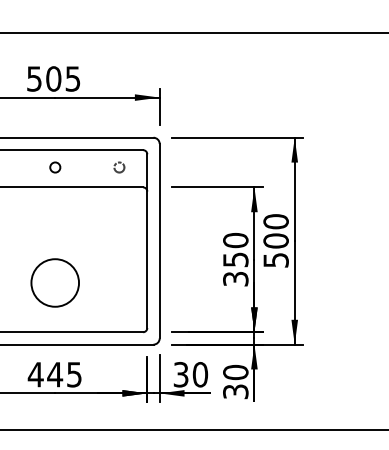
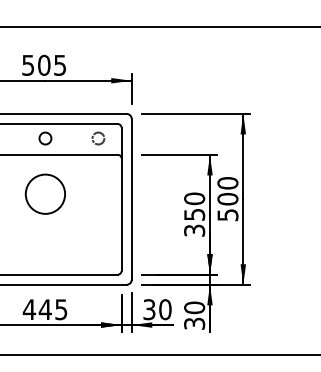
circle: (55, 167) -> (45, 138), size x1.43
circle: (119, 167) -> (98, 138), size x1.43
circle: (54, 282) -> (44, 193), moved

